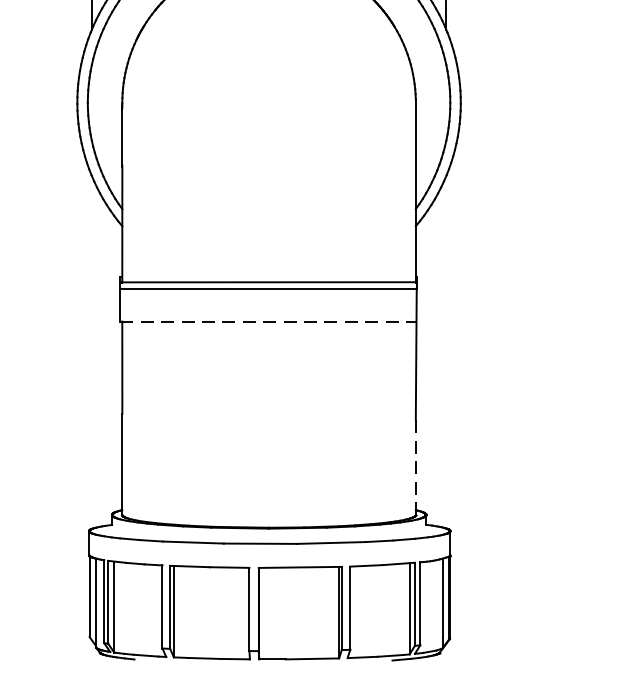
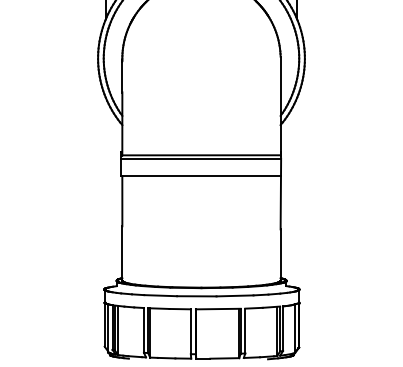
line: (269, 321) -> (201, 176), dashed -> solid
line: (415, 468) -> (280, 255), dashed -> solid

